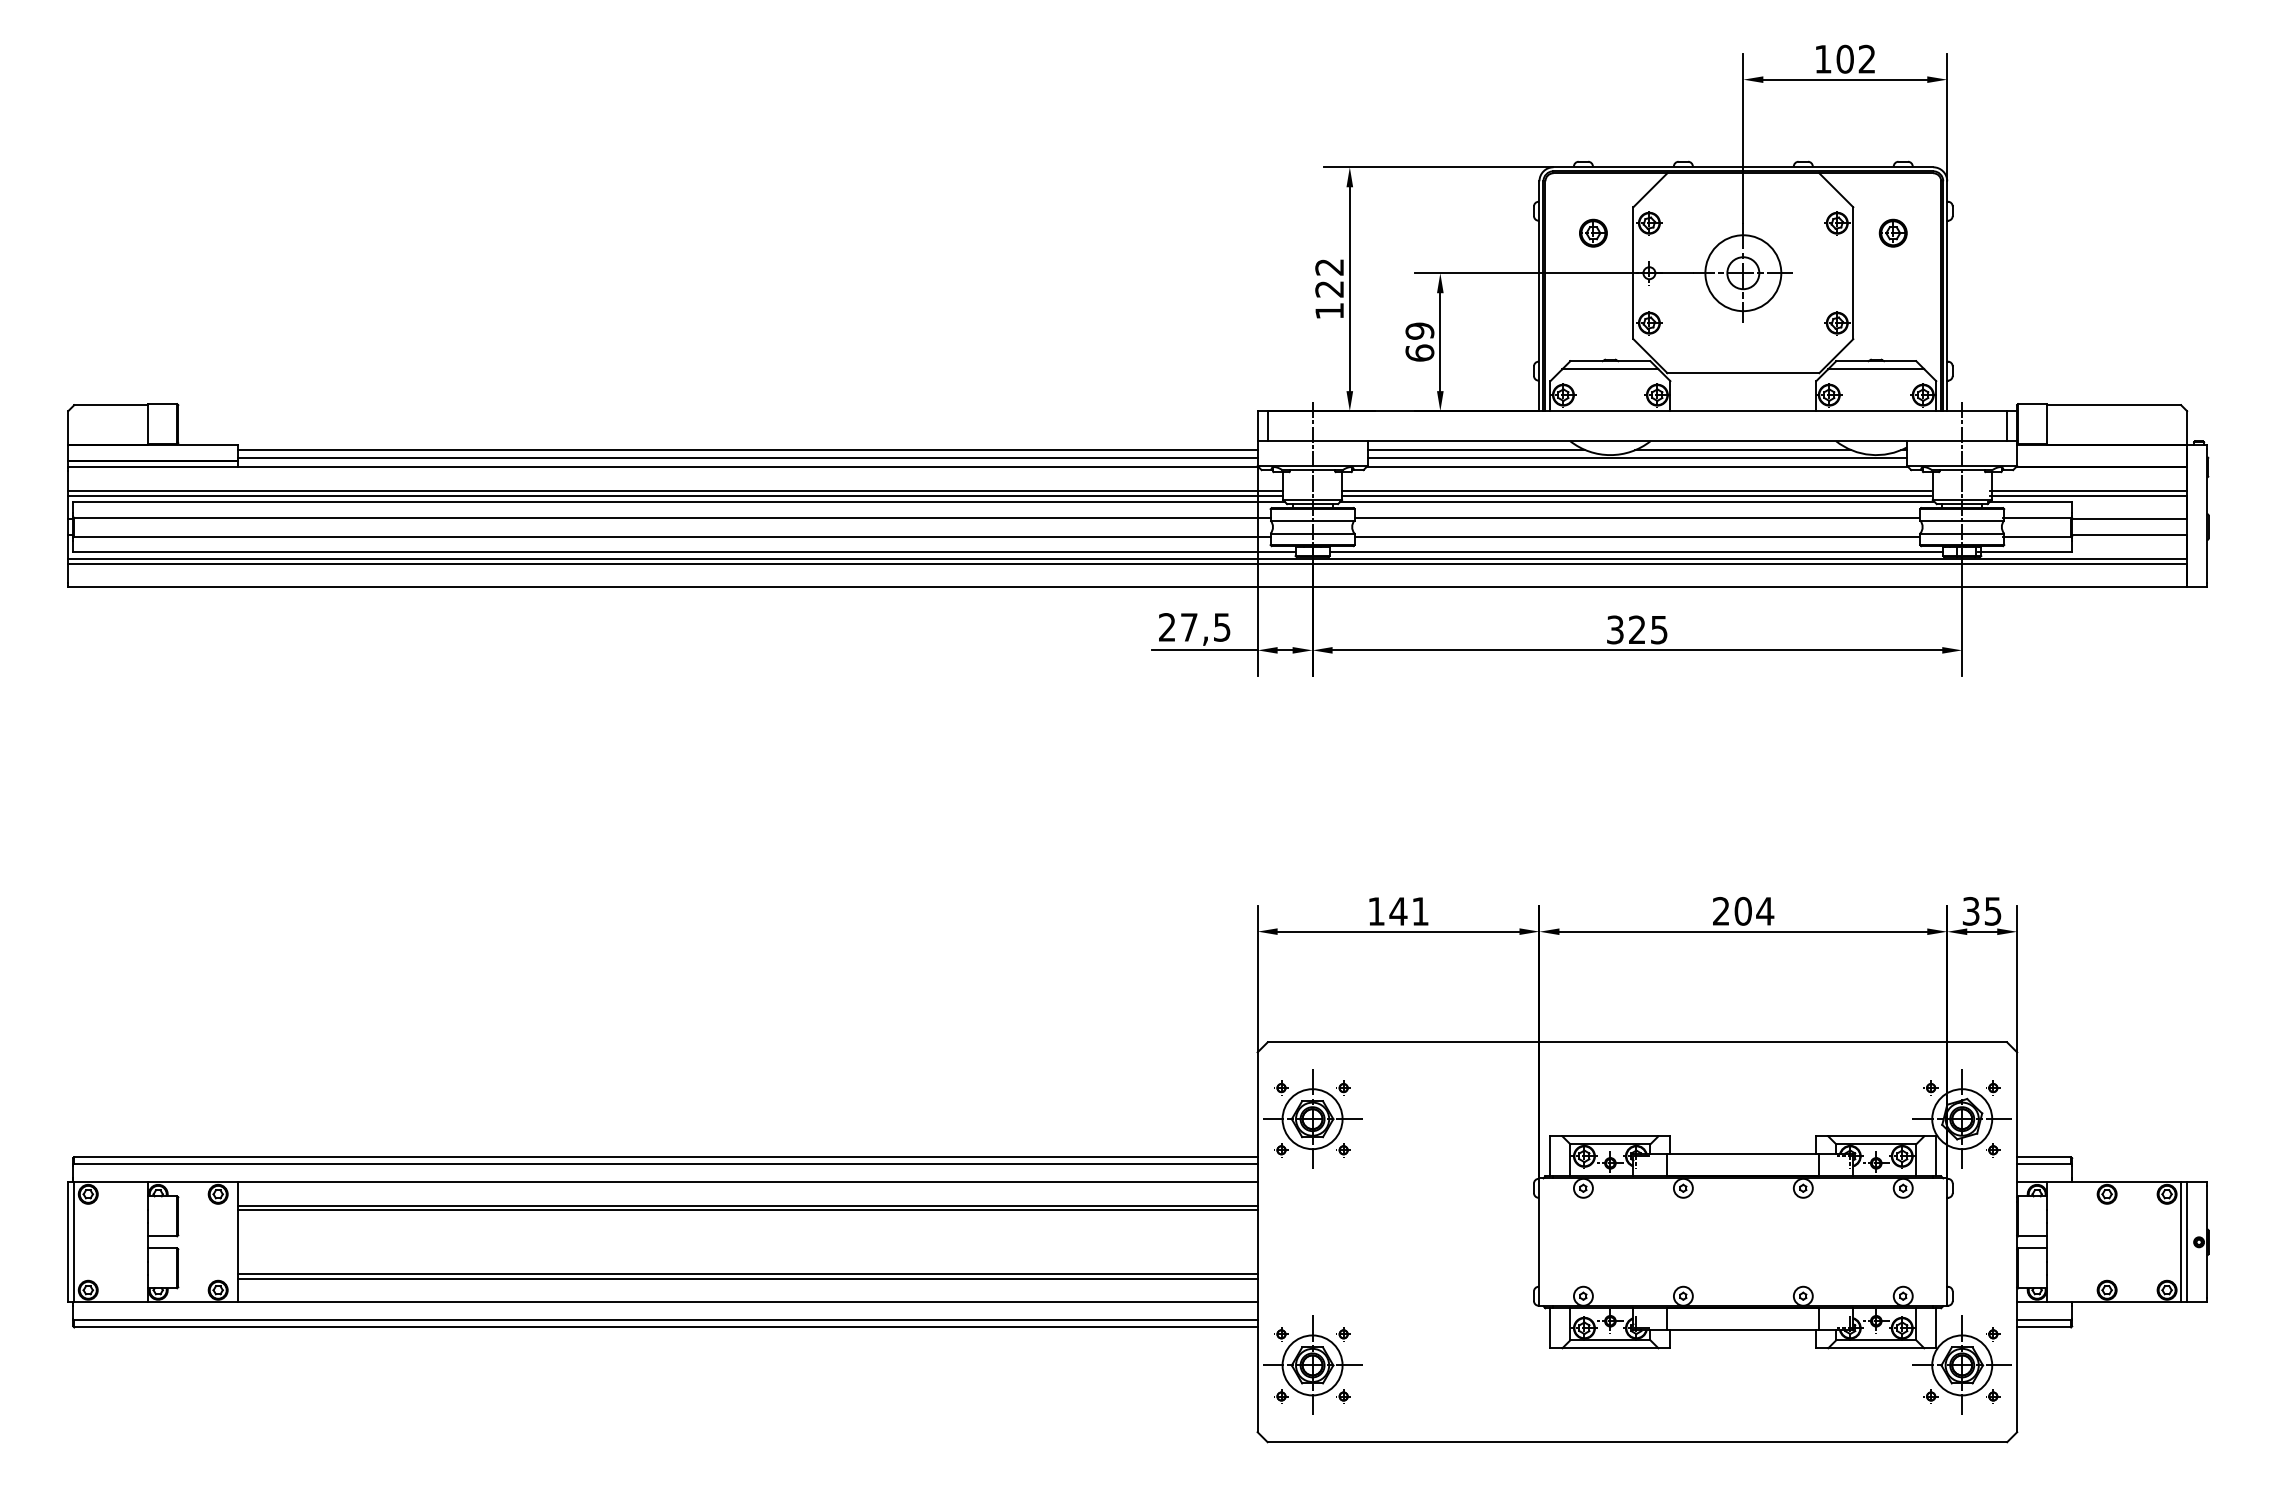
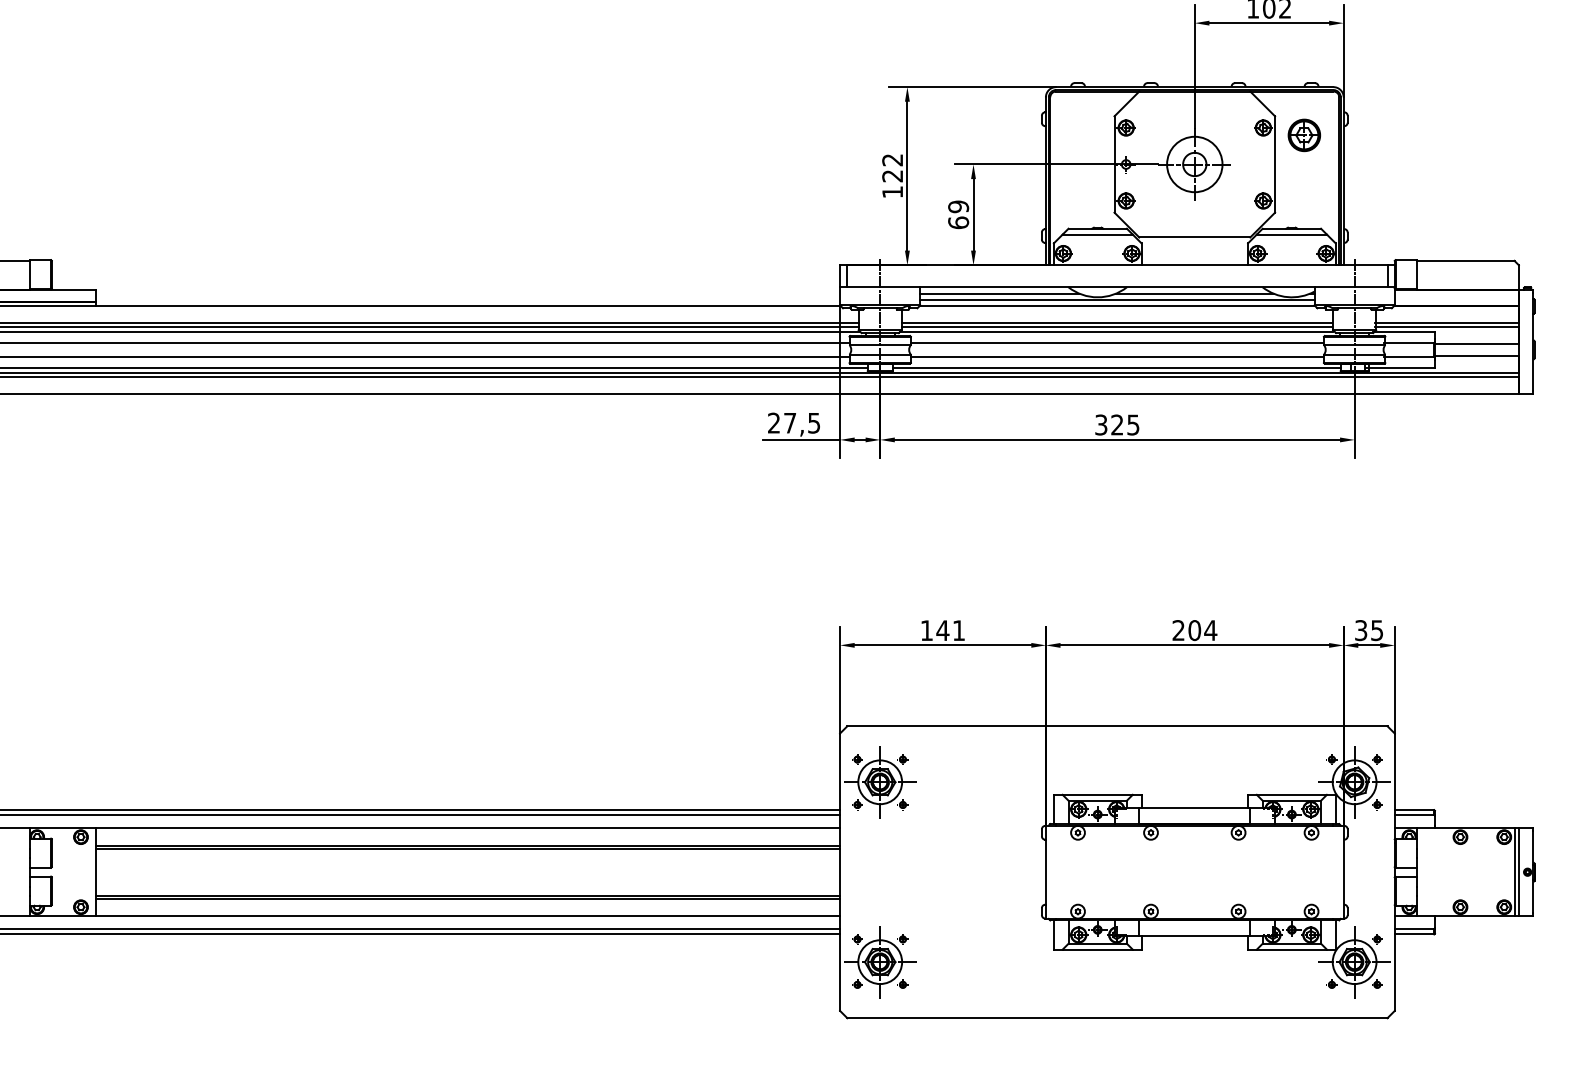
part: (1593, 232) -> (1085, 134), removed
part: (1892, 232) -> (1303, 134), size x1.6
line: (747, 450) -> (467, 293), removed
line: (747, 458) -> (467, 299), removed

